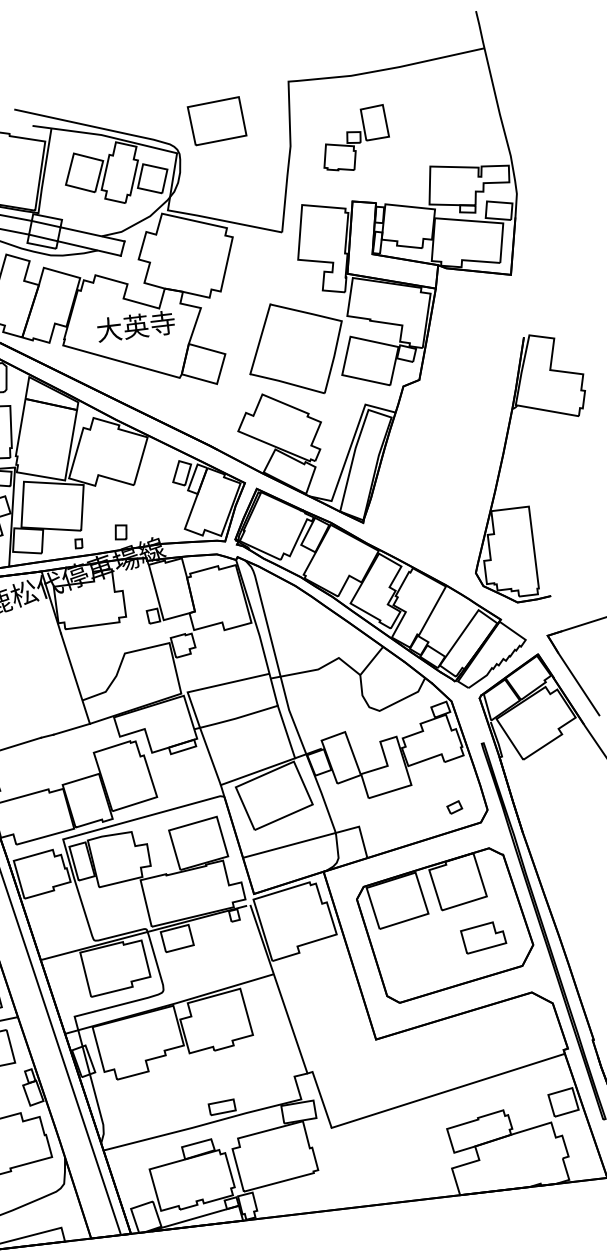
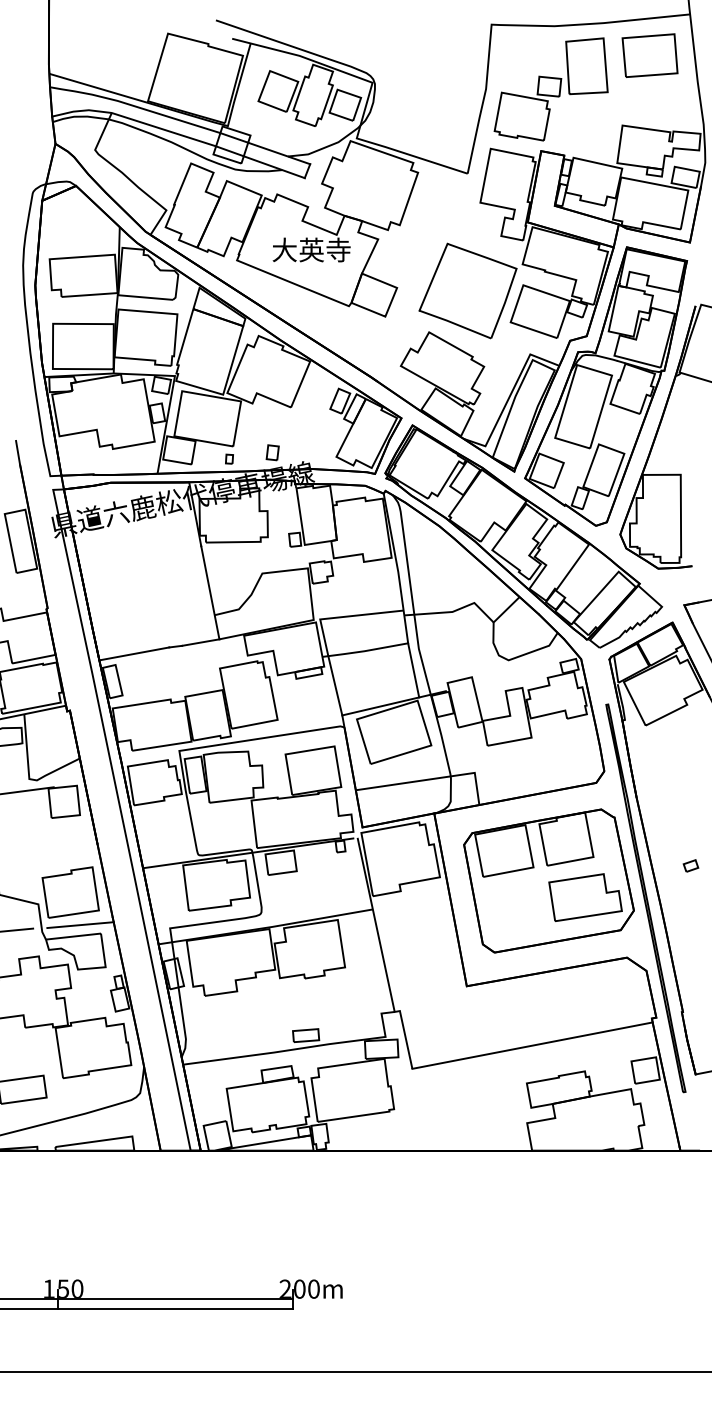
part: (216, 121) -> (649, 55), moved
part: (354, 139) -> (550, 89), size x1.67
part: (444, 427) -> (606, 386), added
part: (454, 807) -> (690, 865), moved
part: (483, 937) -> (585, 897), size x1.67

